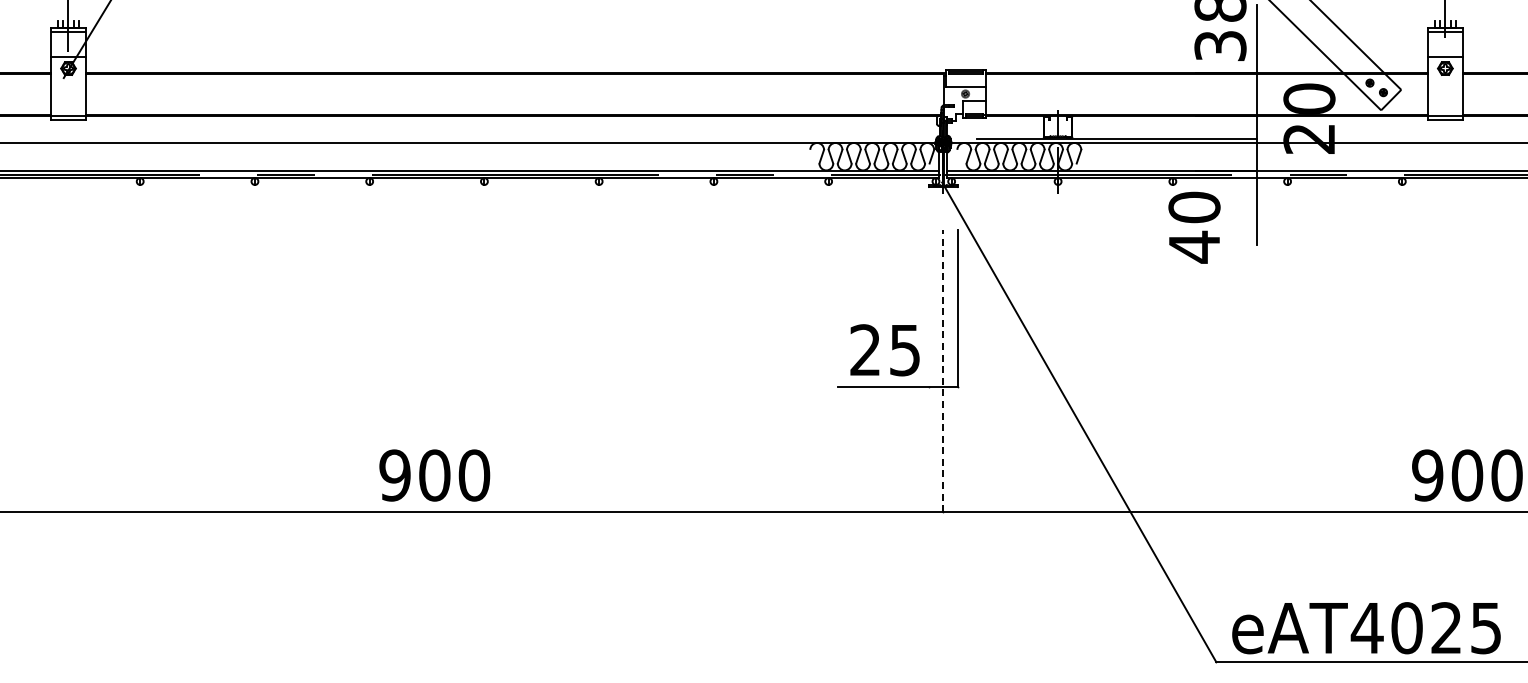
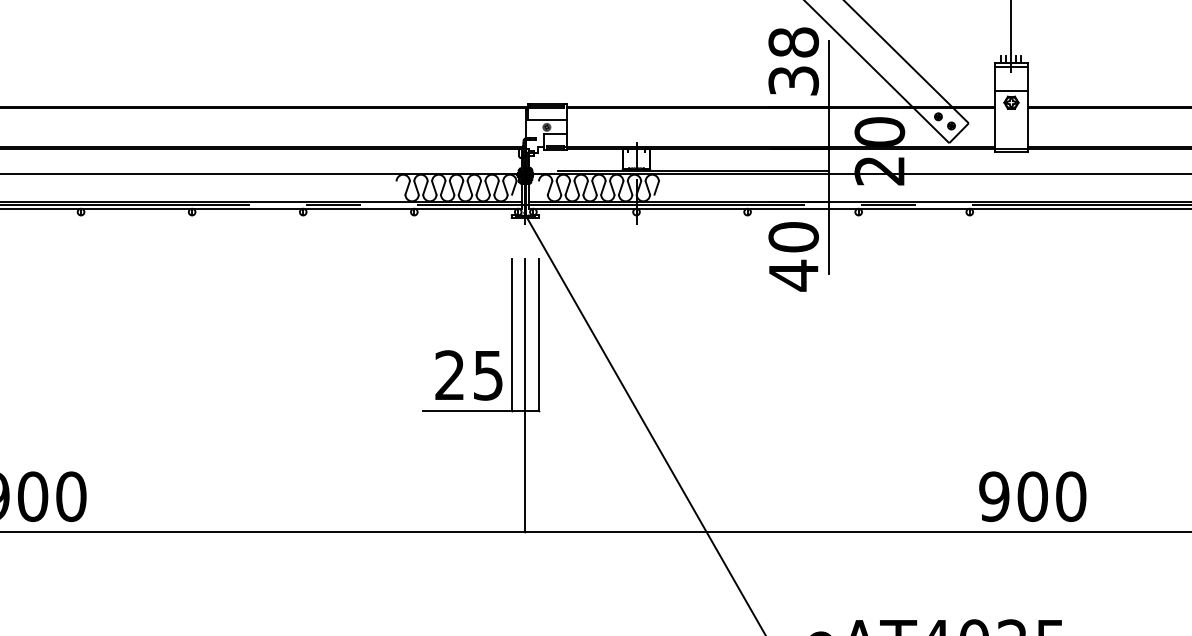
text: (1194, 227) -> (793, 256), moved
line: (929, 308) -> (511, 335), added
line: (943, 371) -> (525, 396), dashed -> solid

